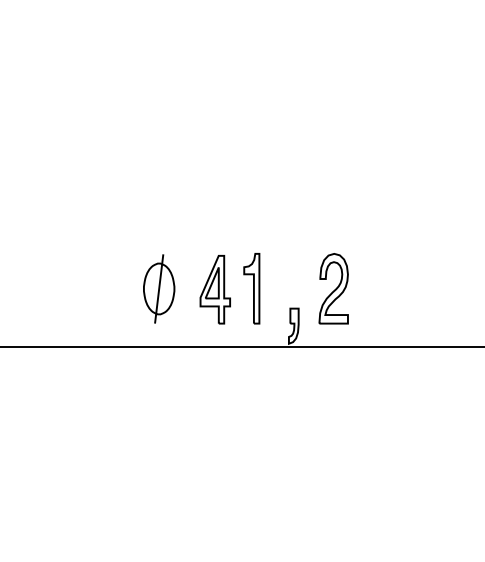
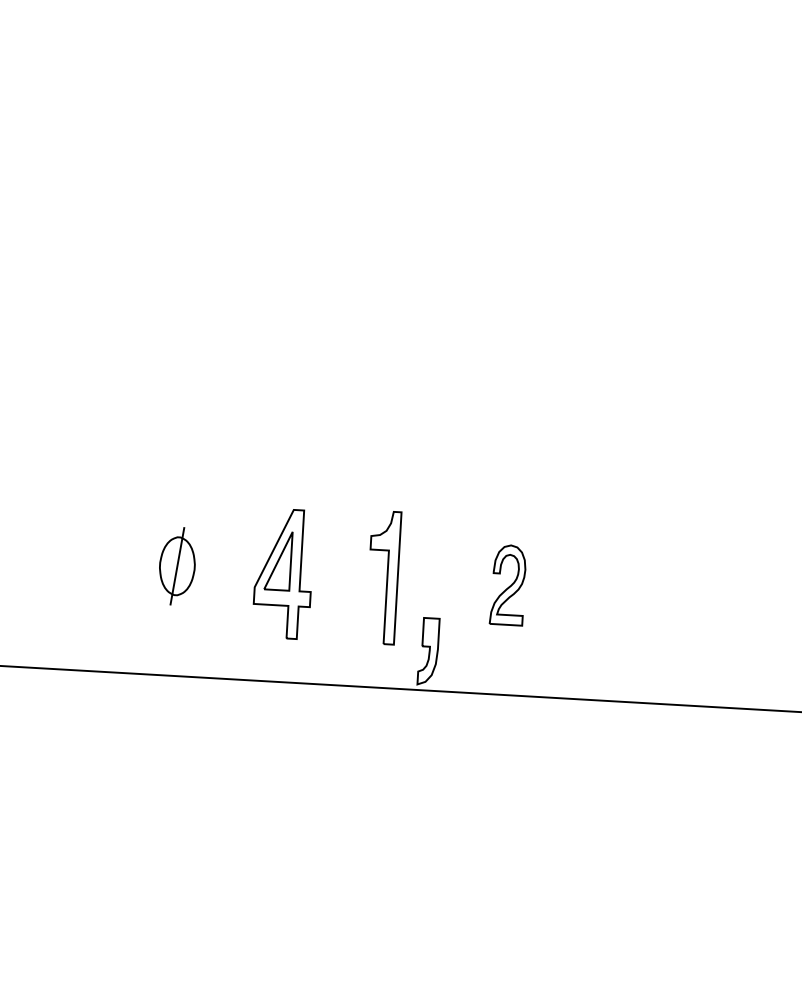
part: (159, 288) -> (177, 565), size x0.6
part: (251, 288) -> (382, 577), moved
part: (333, 288) -> (508, 584), size x0.6

